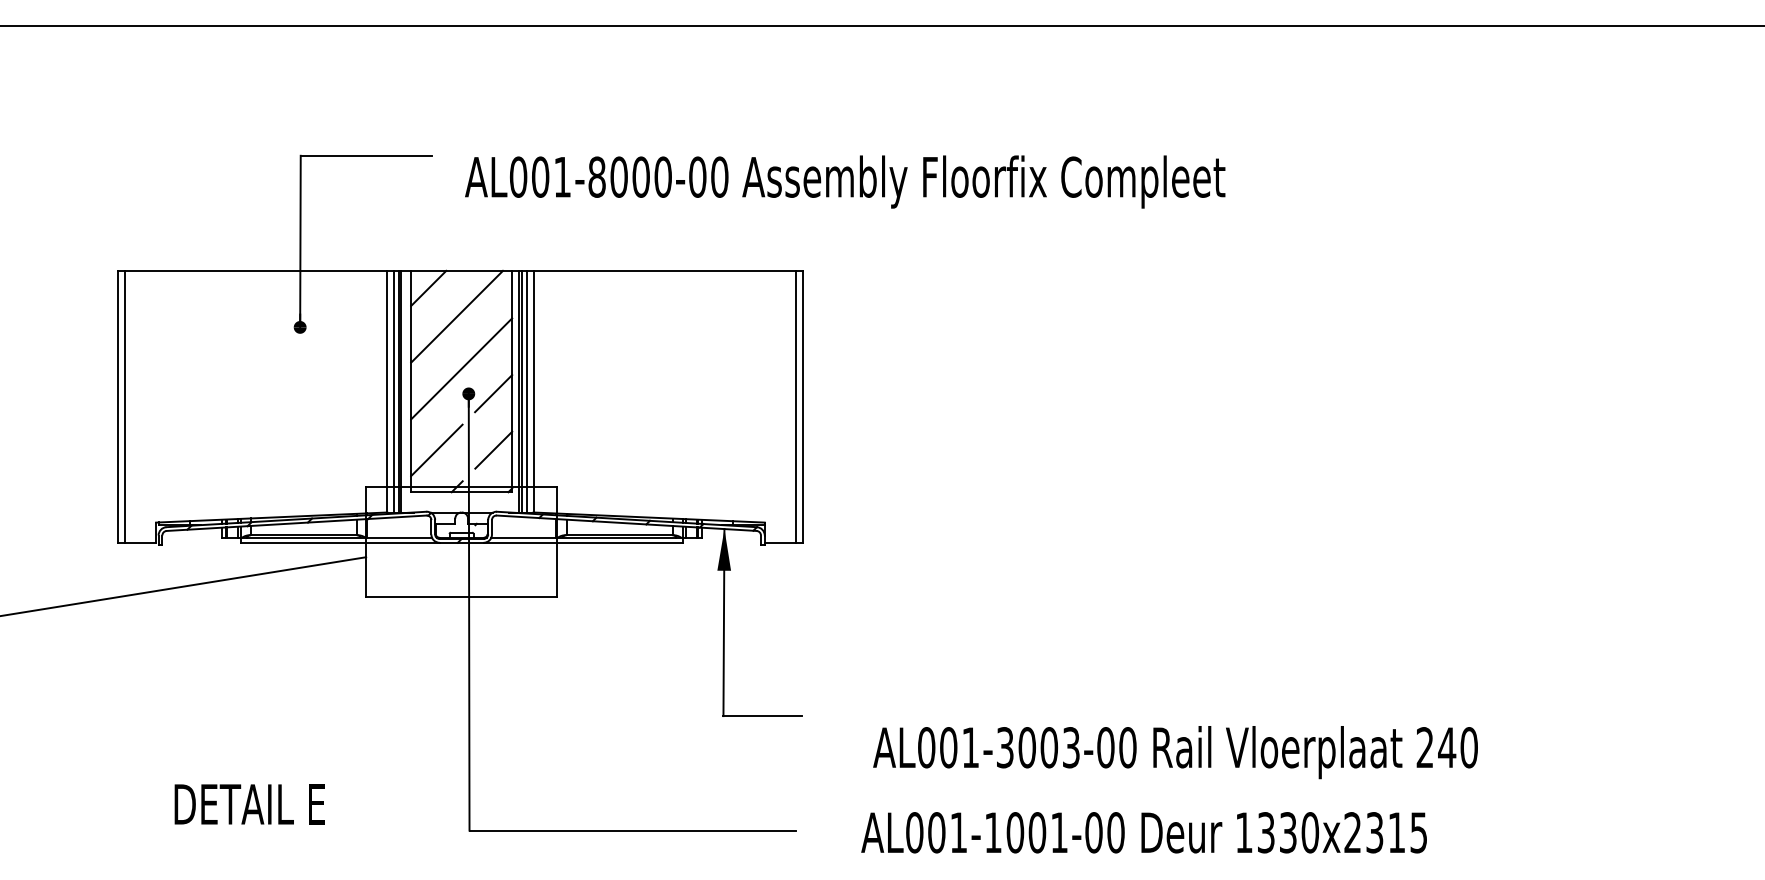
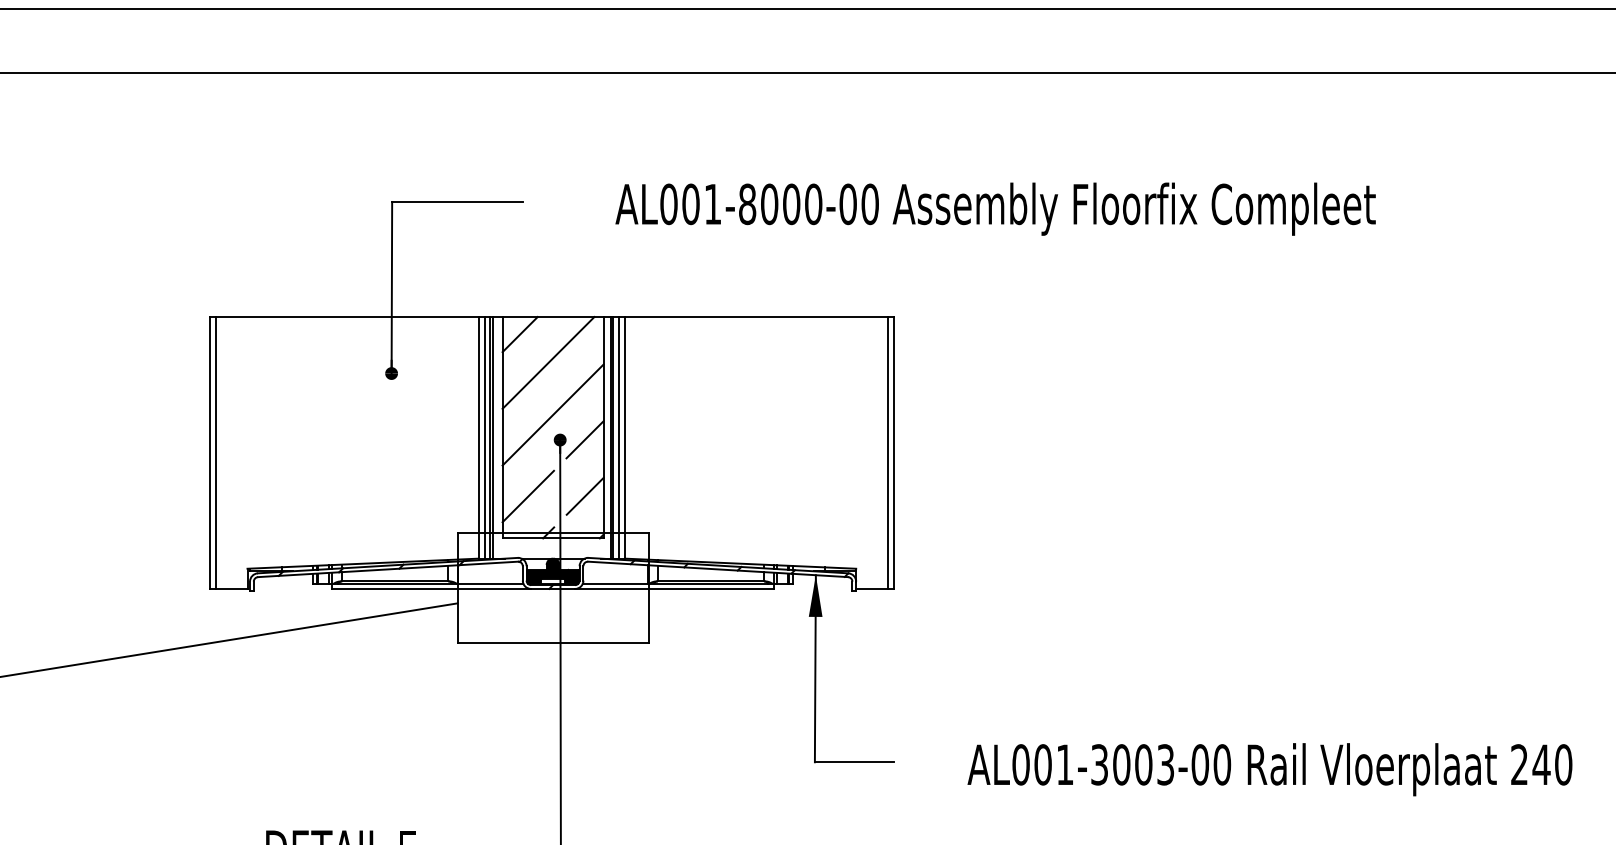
text: (845, 181) -> (995, 208), moved
fill: (461, 524) -> (552, 570), added
text: (1175, 752) -> (1269, 769), moved

